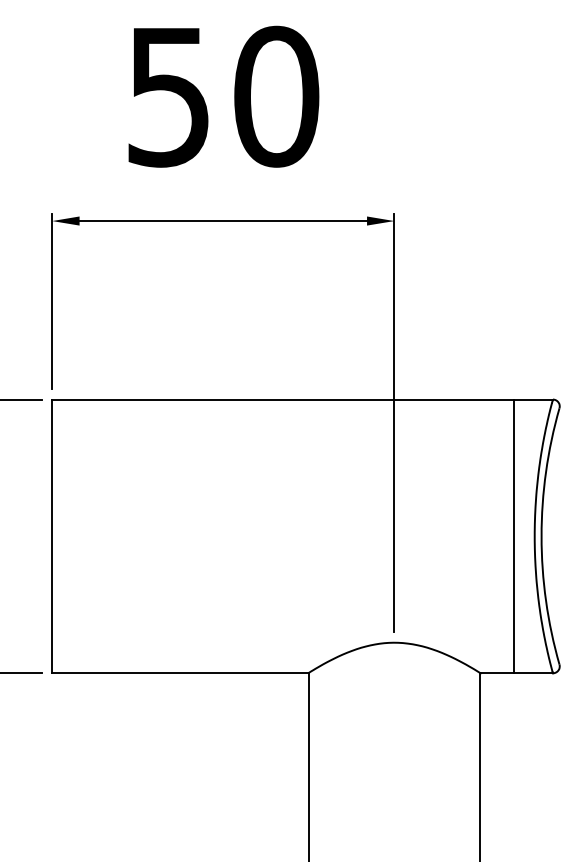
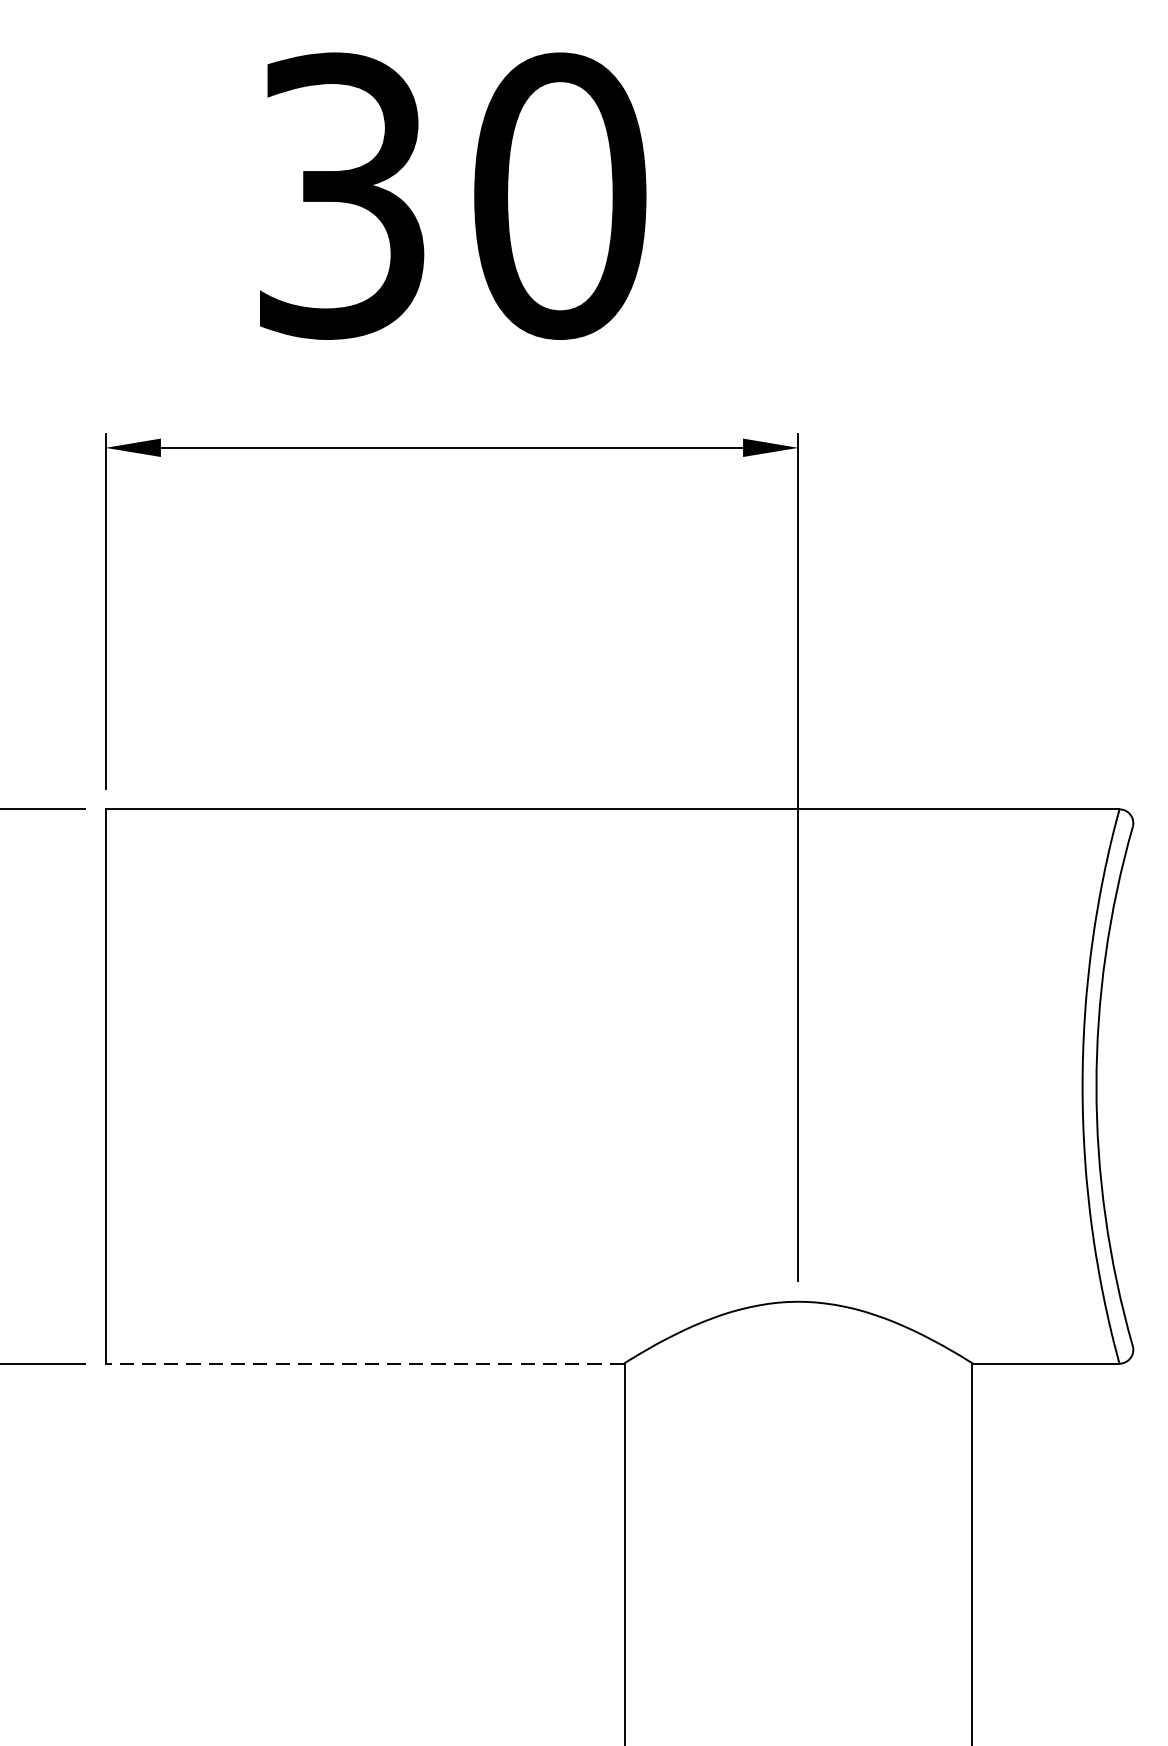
text: (168, 96) -> (340, 195), 50 -> 30
line: (514, 536) -> (1041, 1086), removed
line: (180, 673) -> (365, 1364), solid -> dashed

